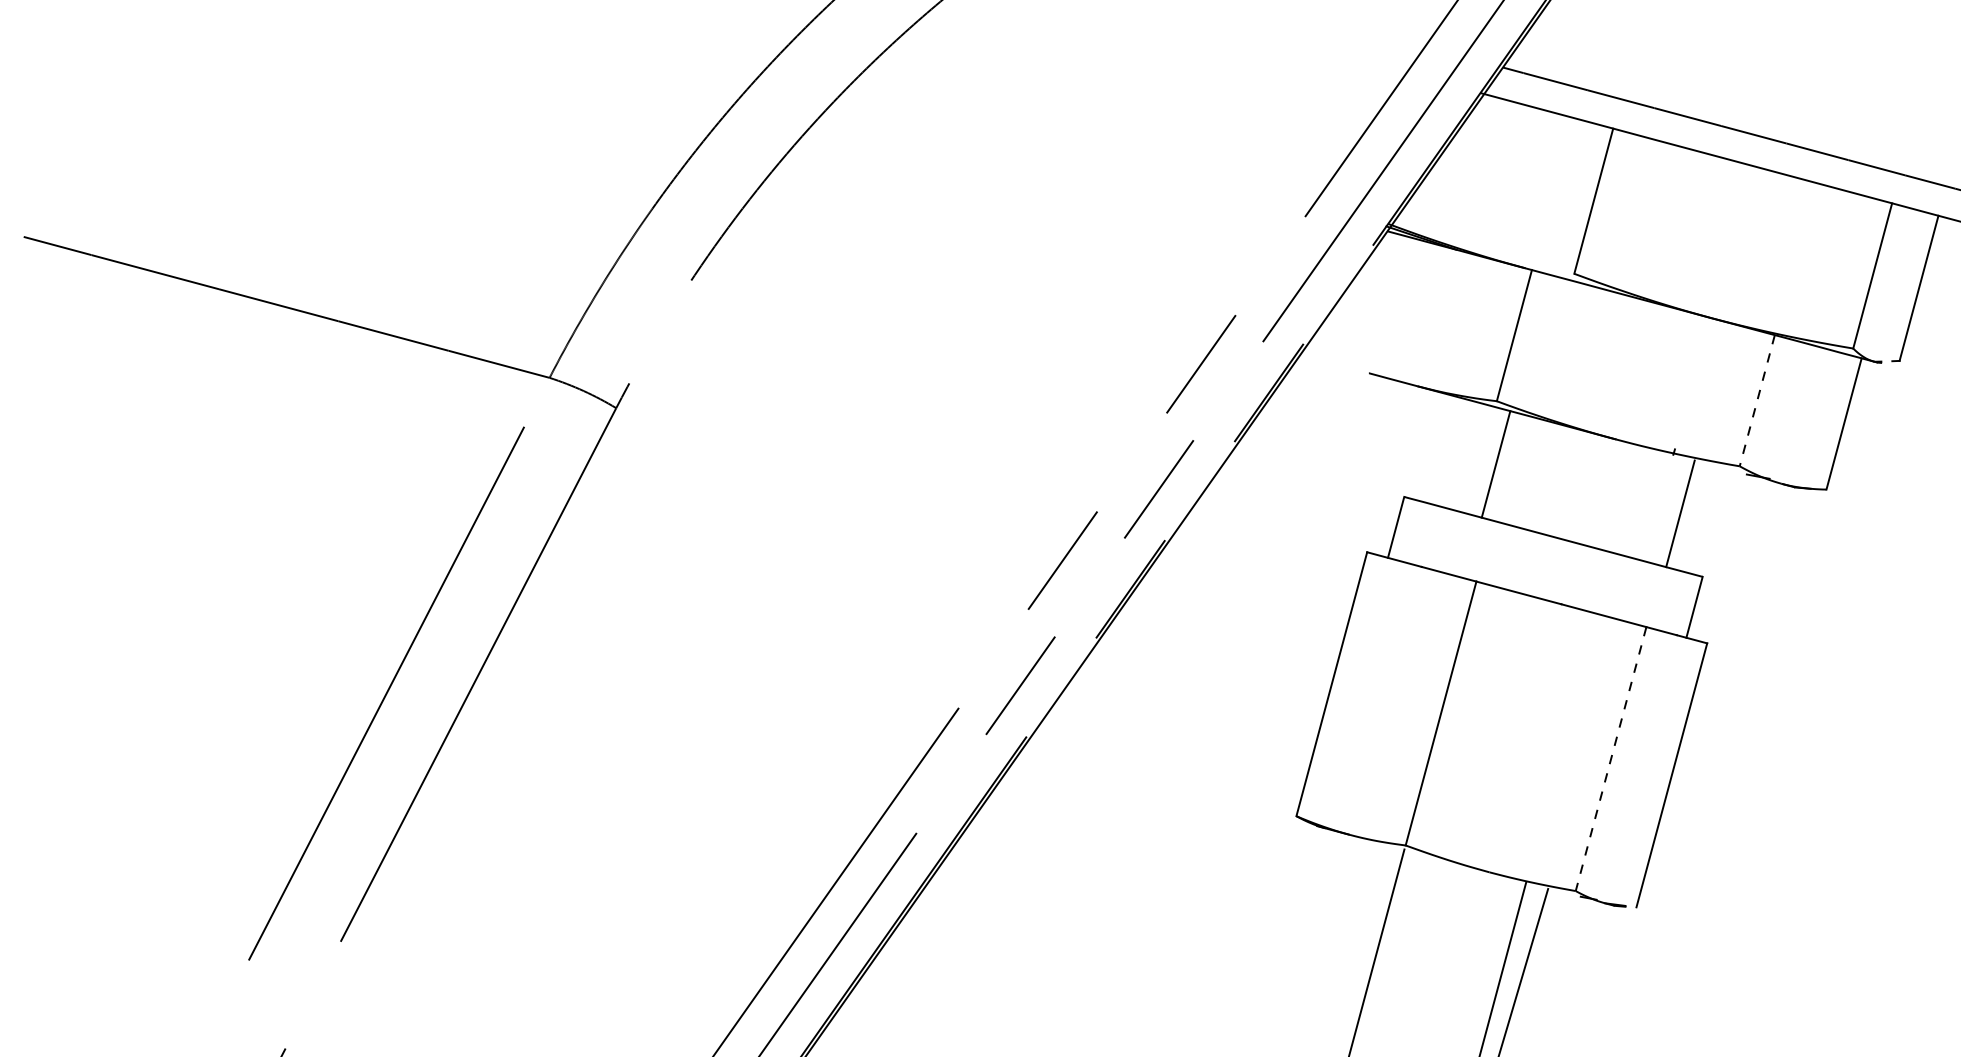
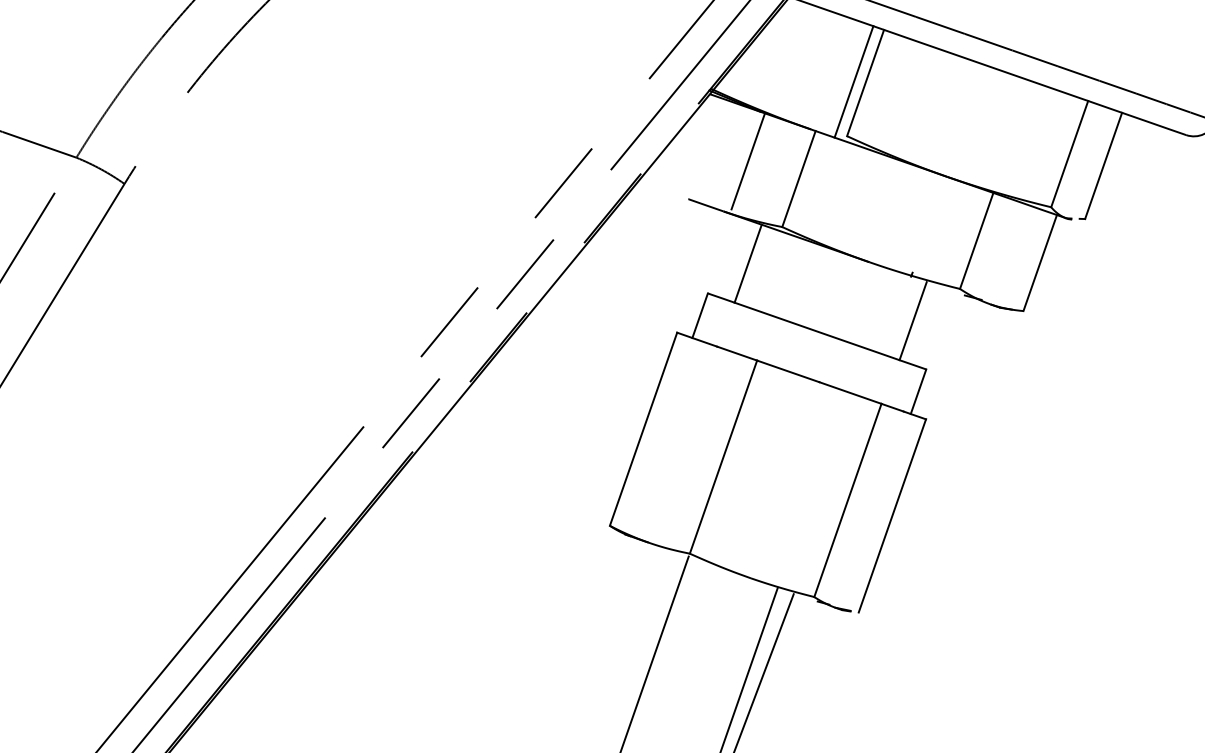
line: (1577, 200) -> (853, 81), added
line: (1444, 316) -> (747, 160), added
line: (1757, 400) -> (976, 240), dashed -> solid
line: (1495, 464) -> (747, 263), moved
line: (1611, 759) -> (848, 500), dashed -> solid

